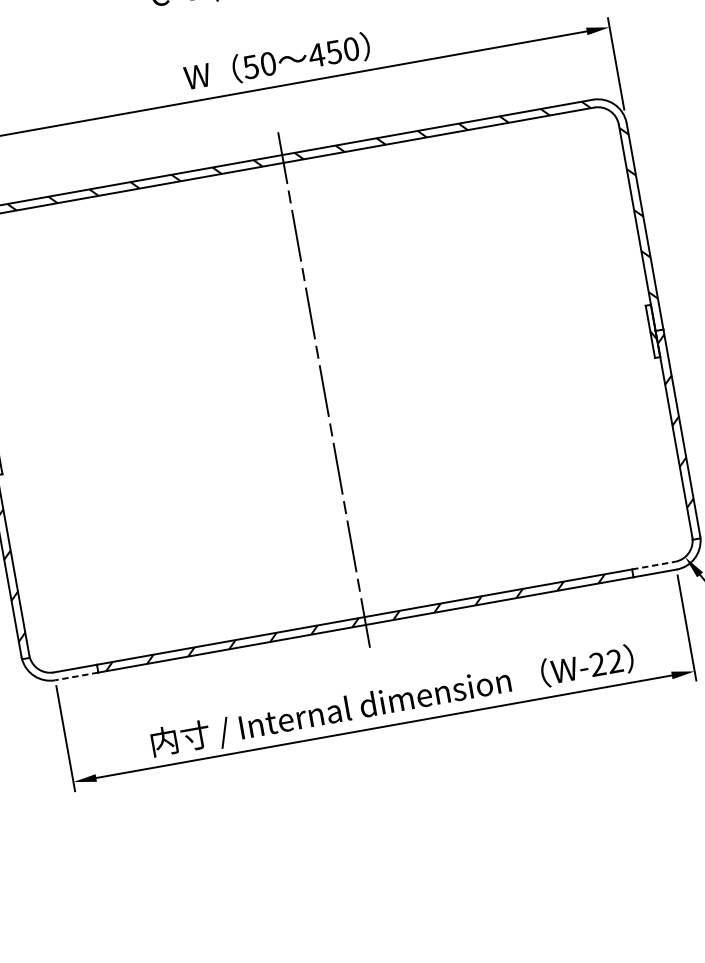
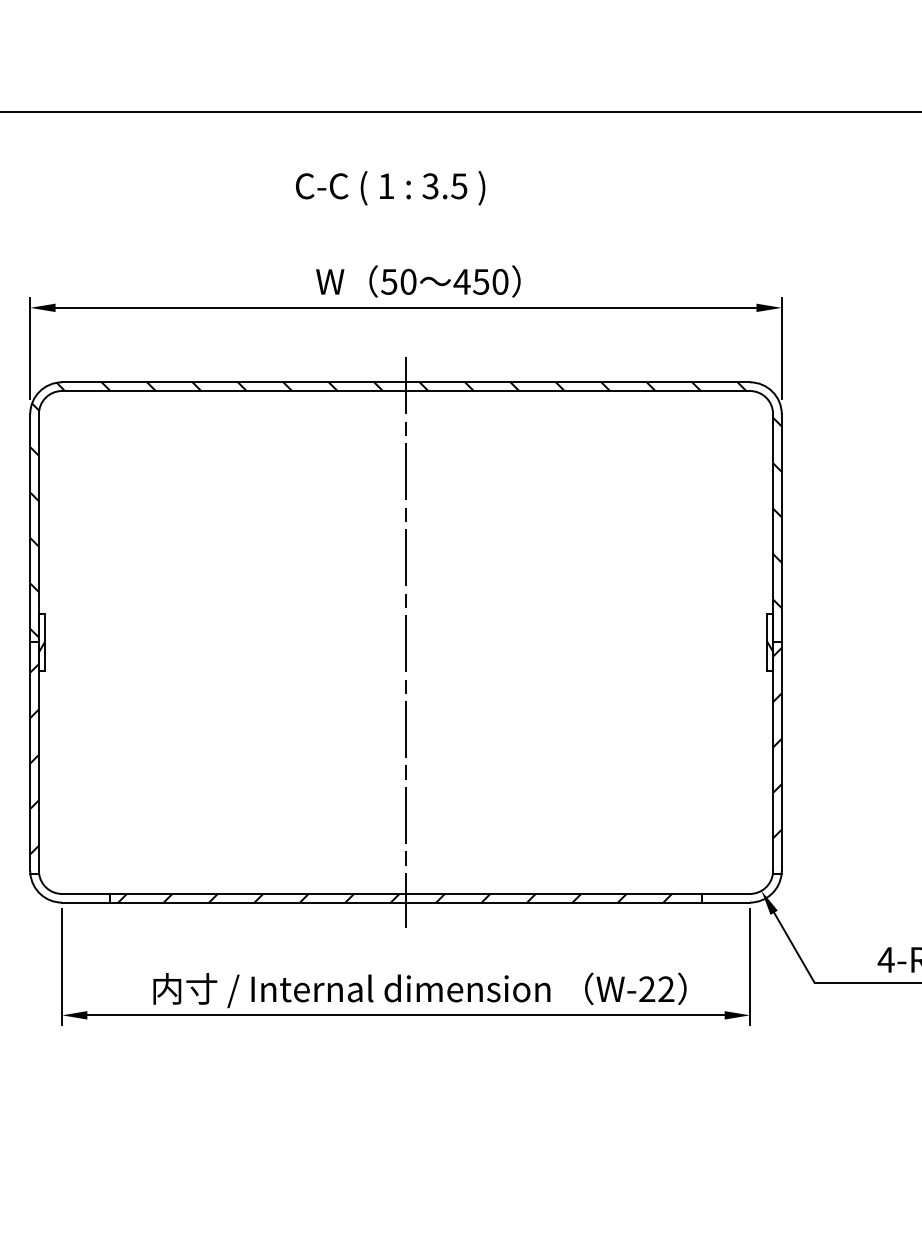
line: (653, 565) -> (726, 893), dashed -> solid
line: (76, 676) -> (85, 902), dashed -> solid

